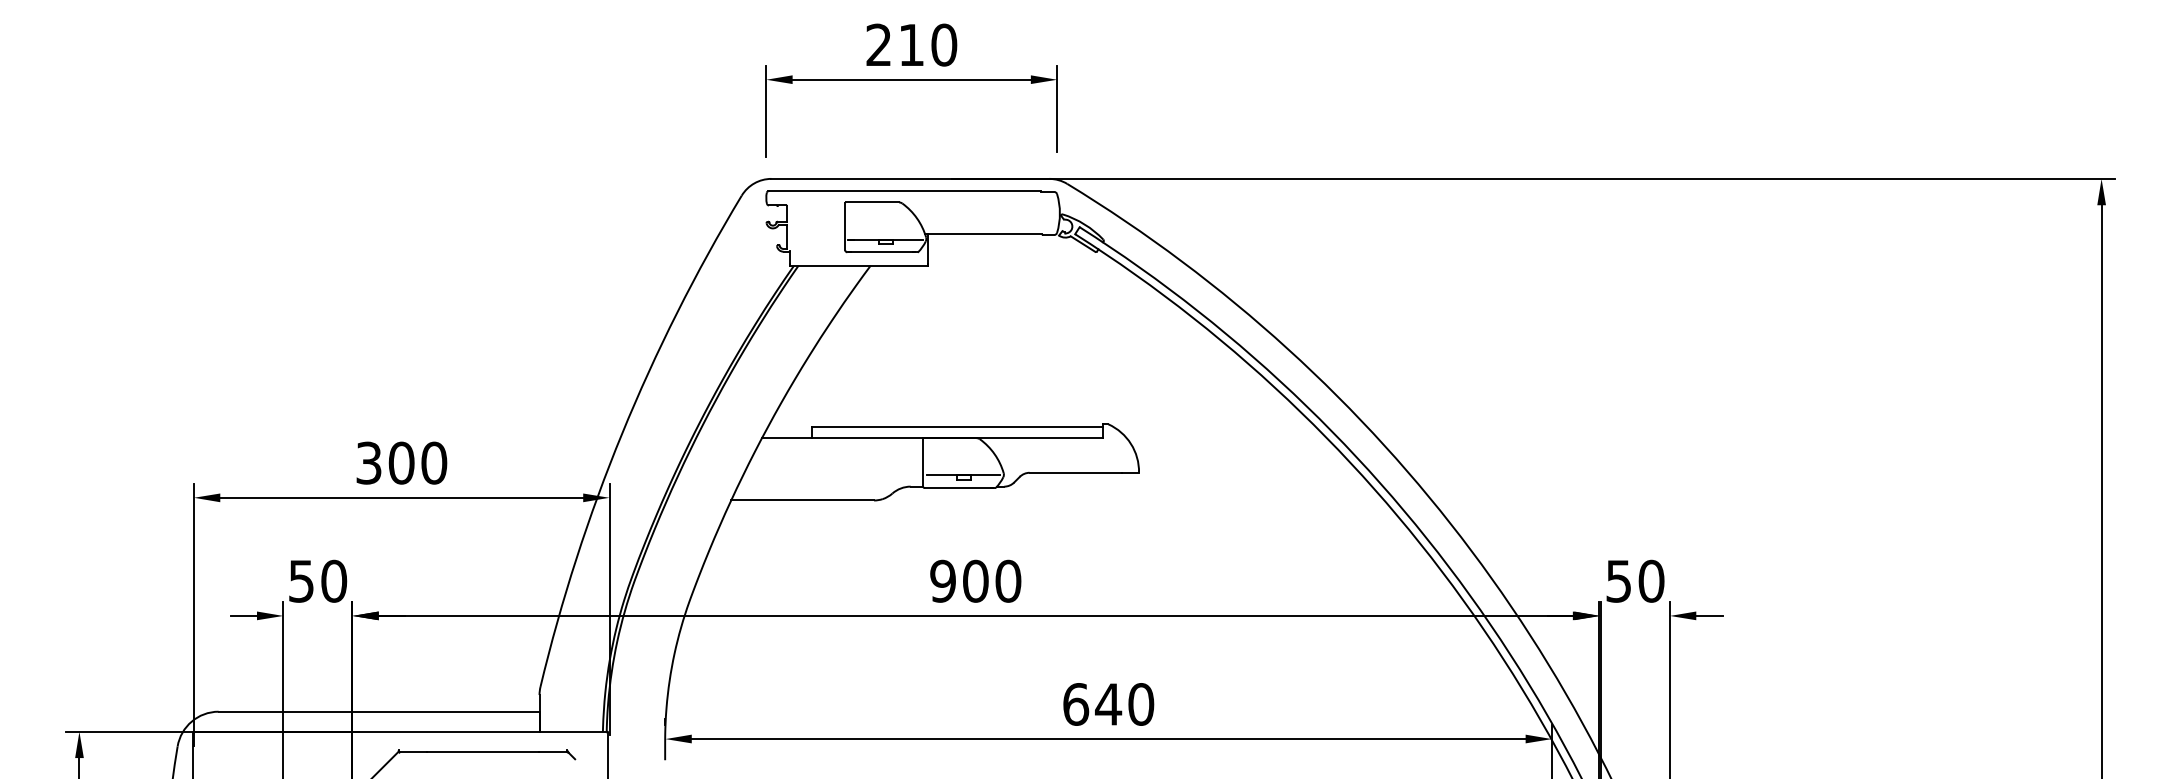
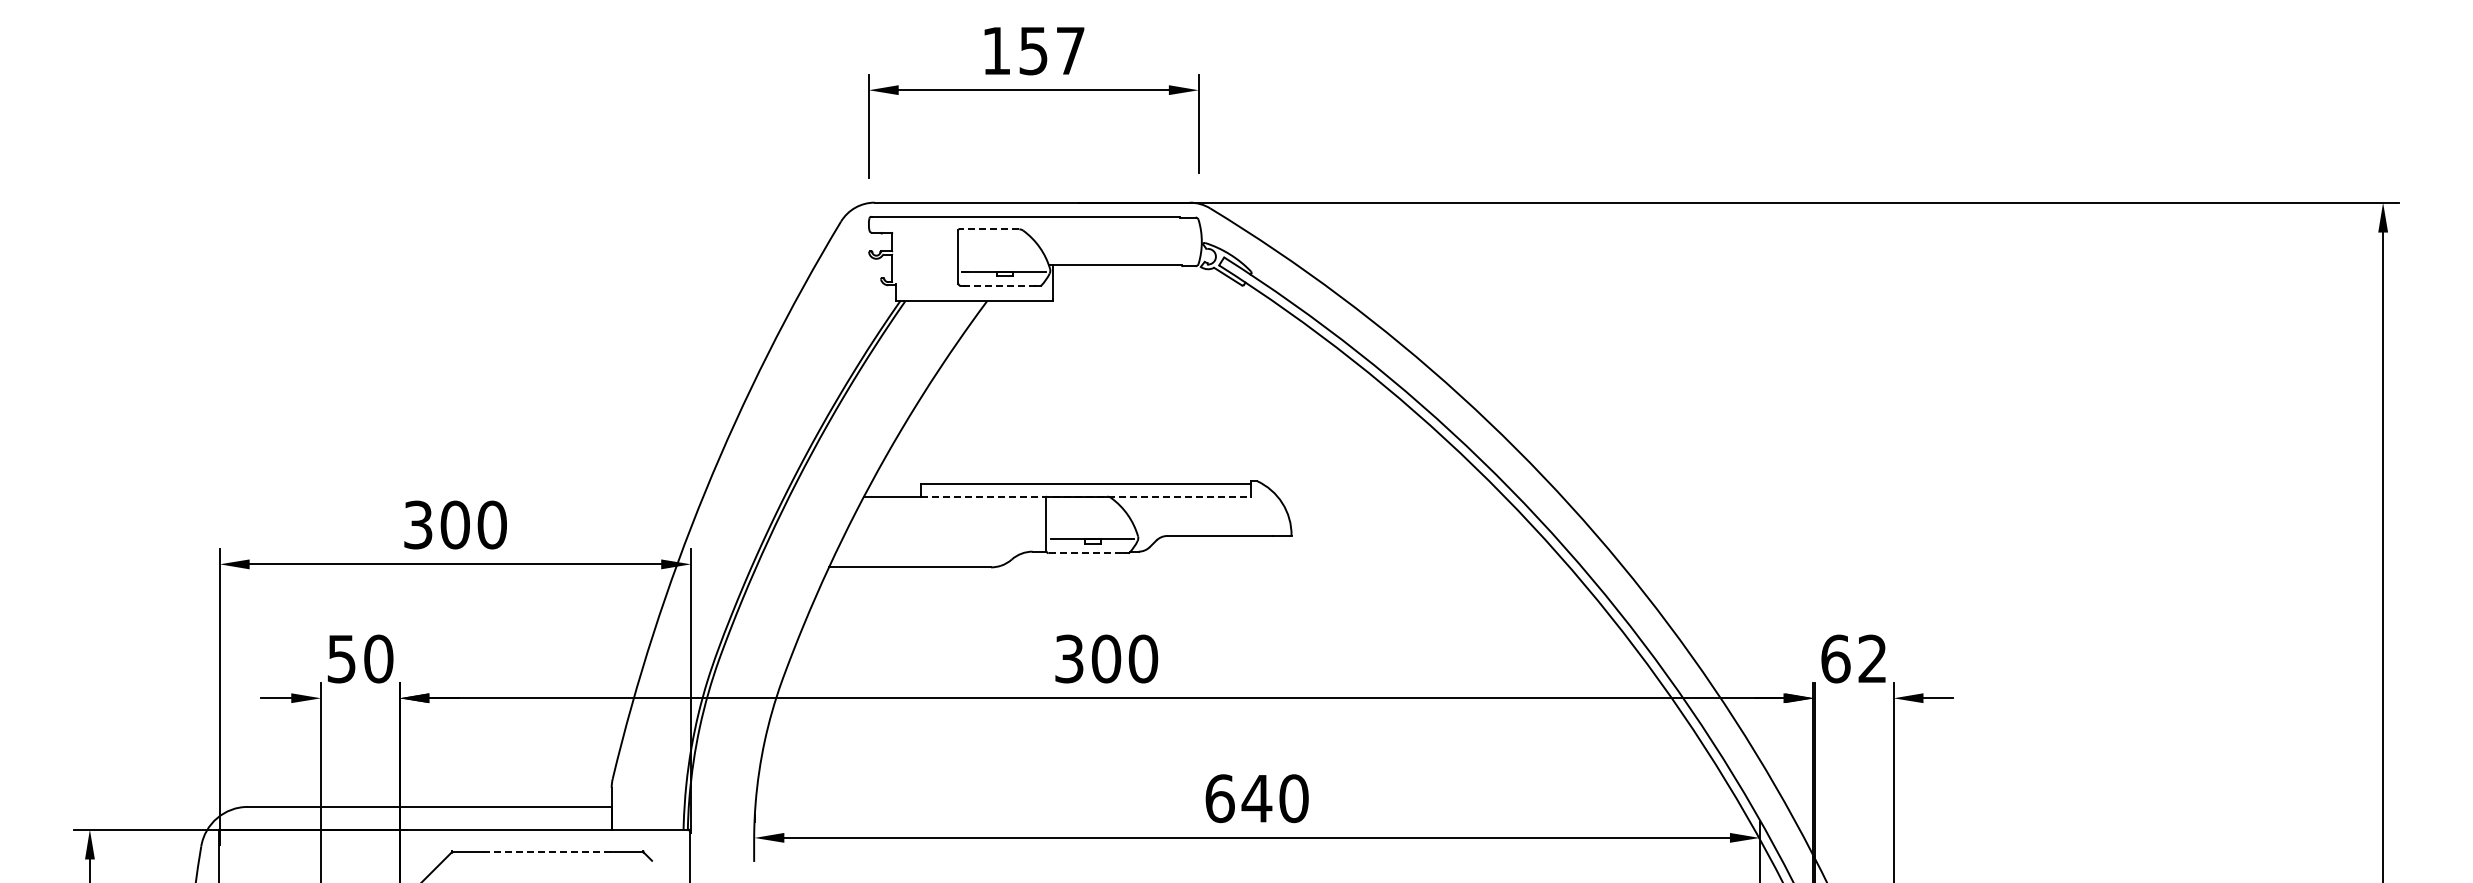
text: (911, 44) -> (1033, 50), 210 -> 157
line: (871, 202) -> (988, 229), solid -> dashed
line: (883, 251) -> (1001, 285), solid -> dashed
line: (957, 437) -> (1085, 496), solid -> dashed
line: (959, 488) -> (1087, 553), solid -> dashed
text: (942, 580) -> (1068, 658), 900 -> 300
text: (1635, 580) -> (1854, 658), 50 -> 62
line: (482, 751) -> (547, 852), solid -> dashed

